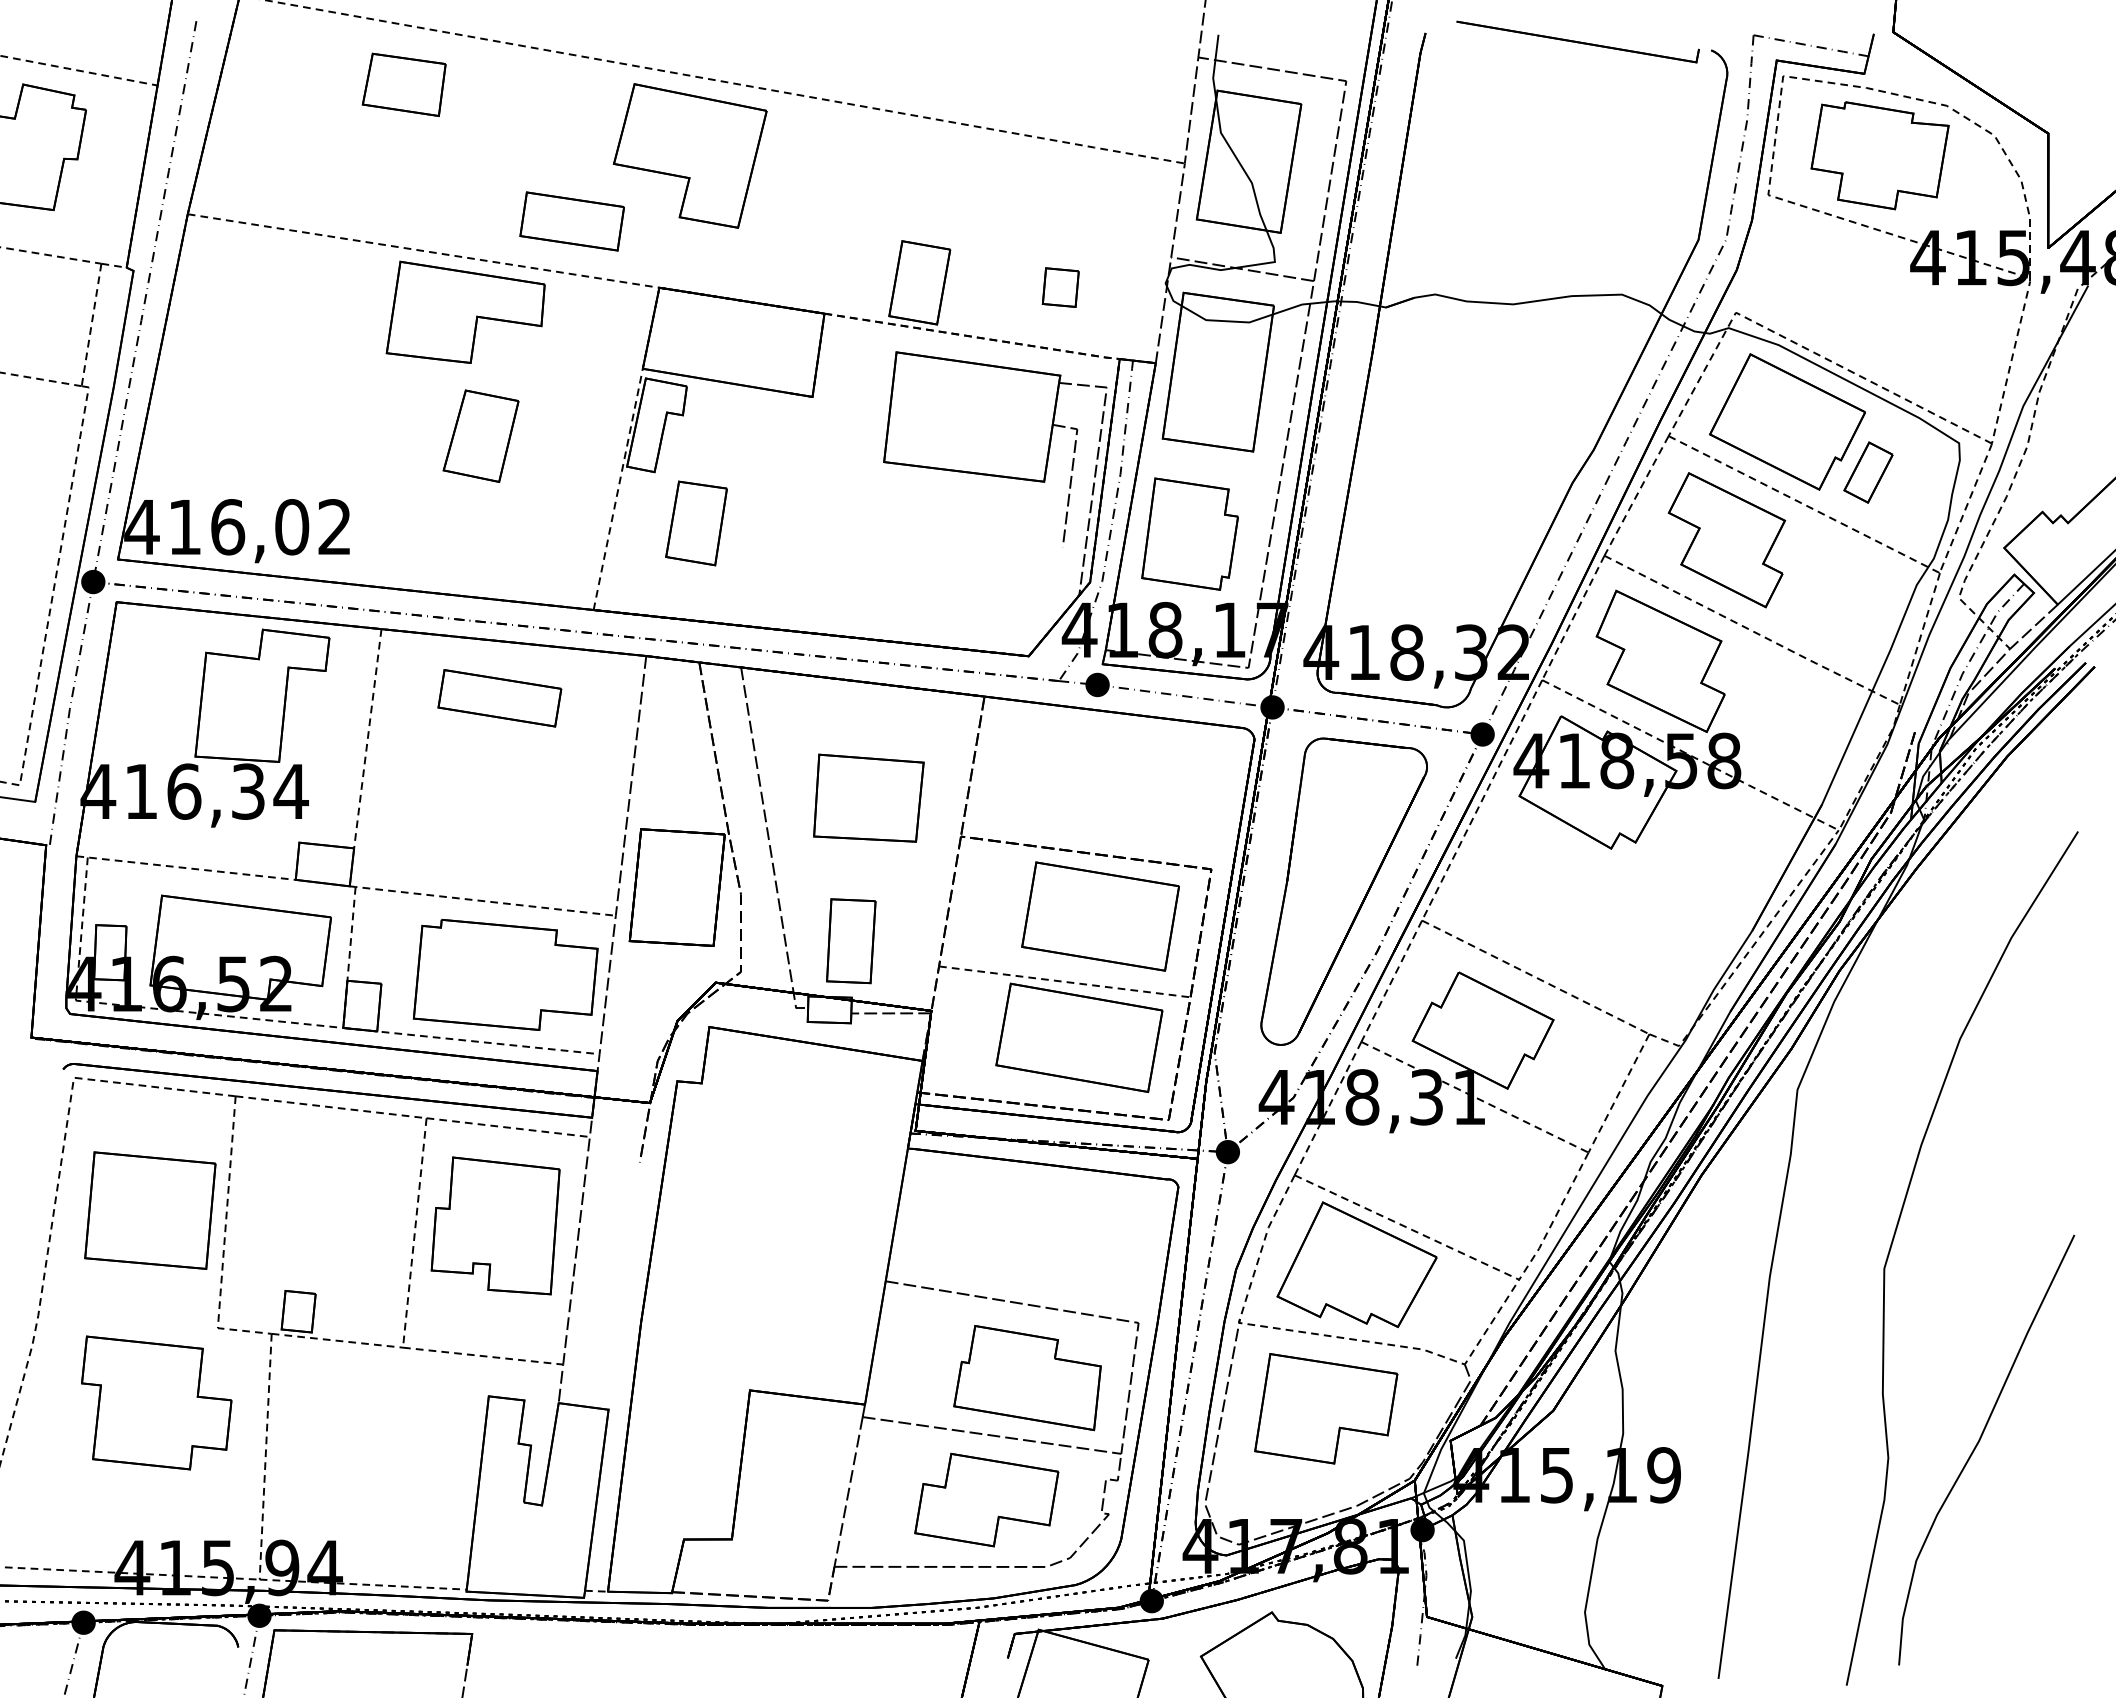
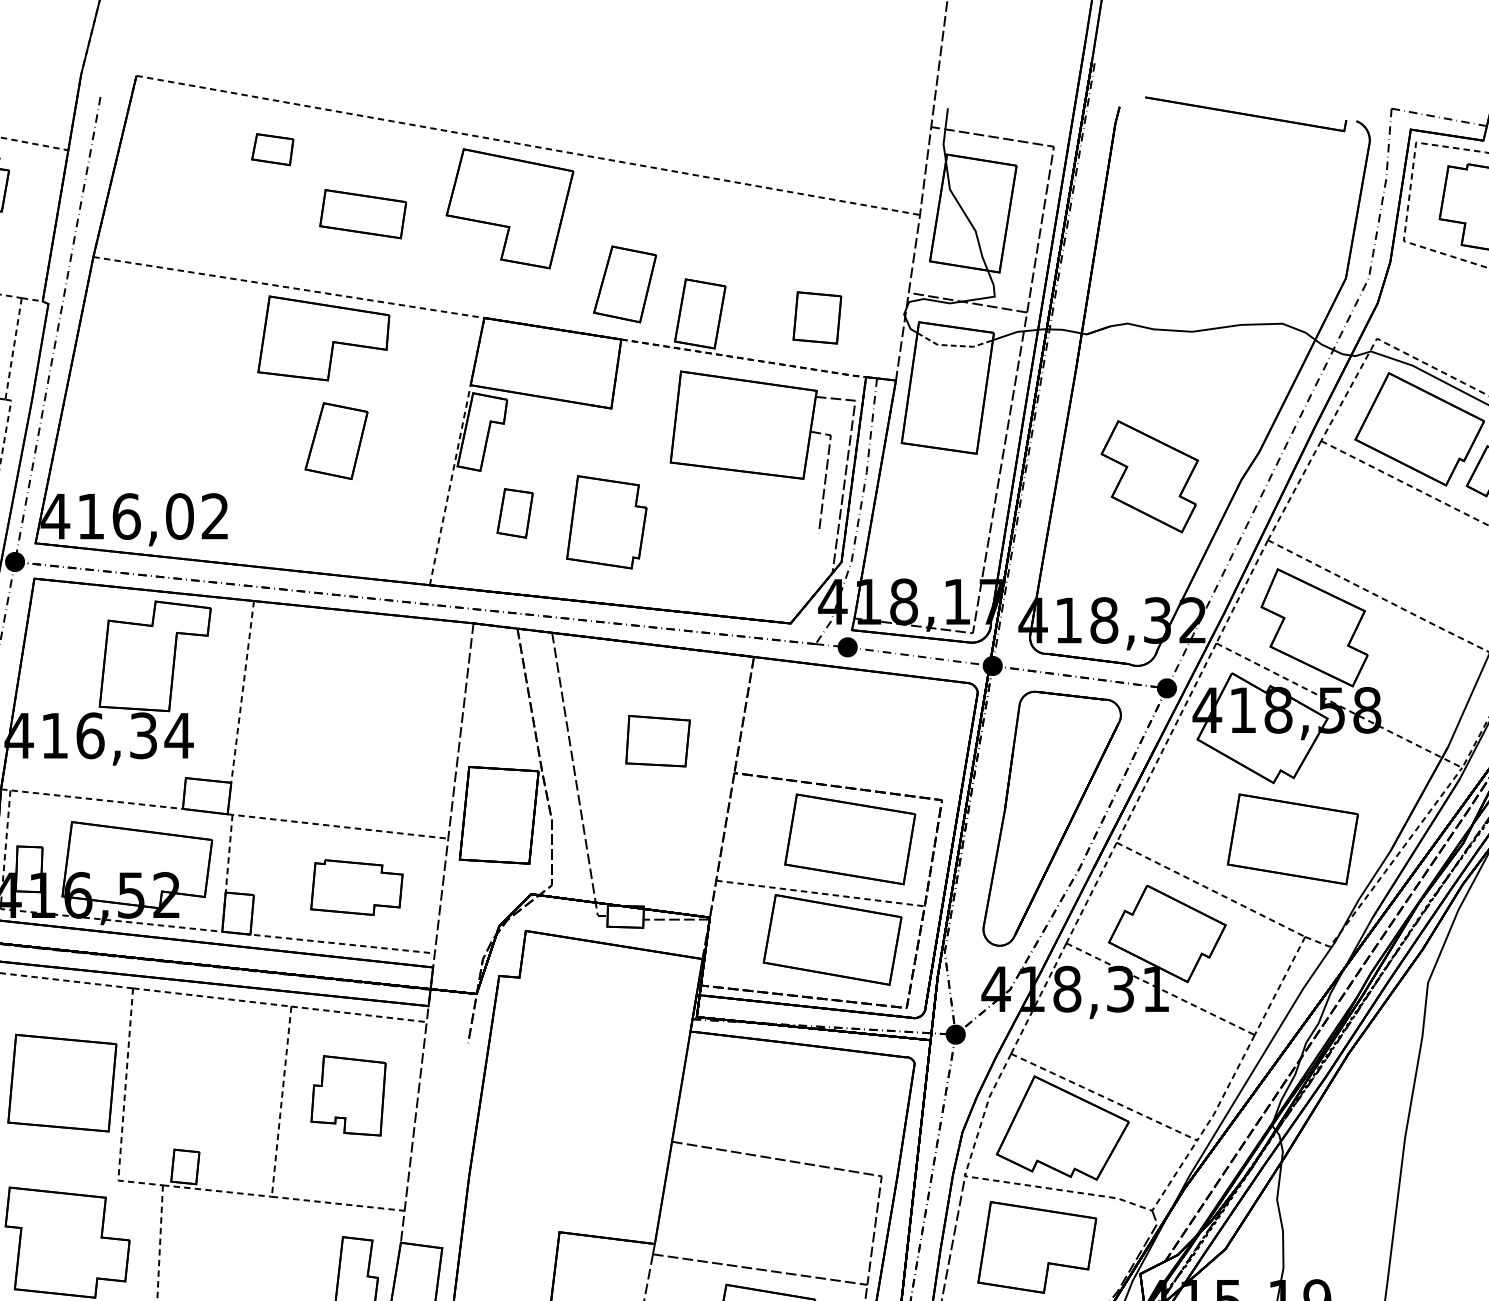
part: (403, 84) -> (272, 149), size x0.6
part: (571, 221) -> (362, 214), moved
part: (828, 246) -> (624, 283), added
part: (1060, 287) -> (816, 317), size x1.6
line: (1225, 321) -> (953, 345), solid -> dashed
part: (696, 523) -> (515, 513), size x0.7
part: (1189, 533) -> (606, 521), moved
part: (1726, 540) -> (1149, 476), moved
part: (499, 698) -> (351, 658), removed
part: (868, 797) -> (657, 740), size x0.7
part: (1634, 916) -> (1292, 839), added
part: (851, 941) -> (643, 860), removed
part: (505, 974) -> (356, 887), size x0.6
part: (495, 1225) -> (348, 1095), size x0.7
part: (1027, 1378) -> (789, 1222), removed

